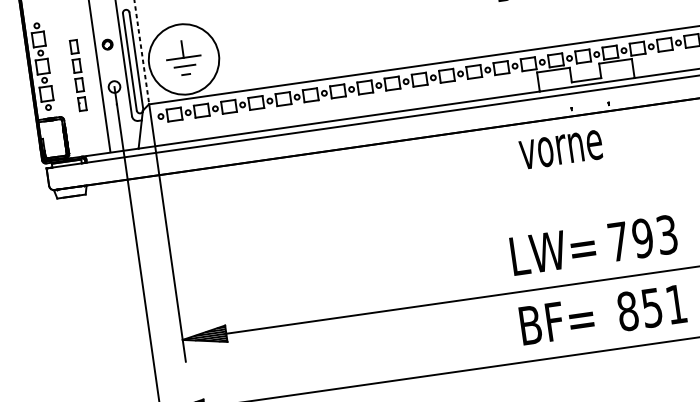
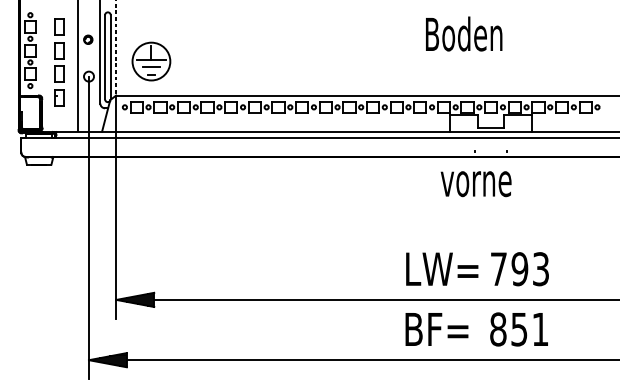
circle: (184, 59) -> (151, 61), size x0.62
part: (78, 75) -> (59, 62), size x1.43
text: (560, 150) -> (475, 184), moved

